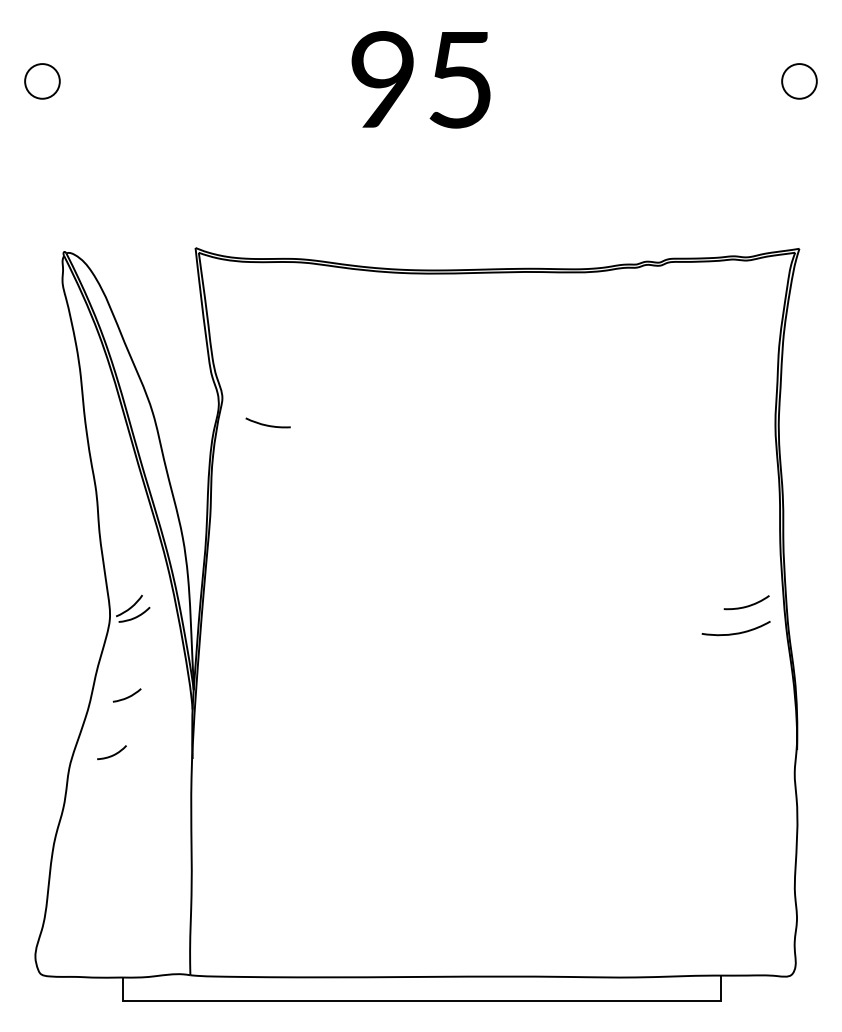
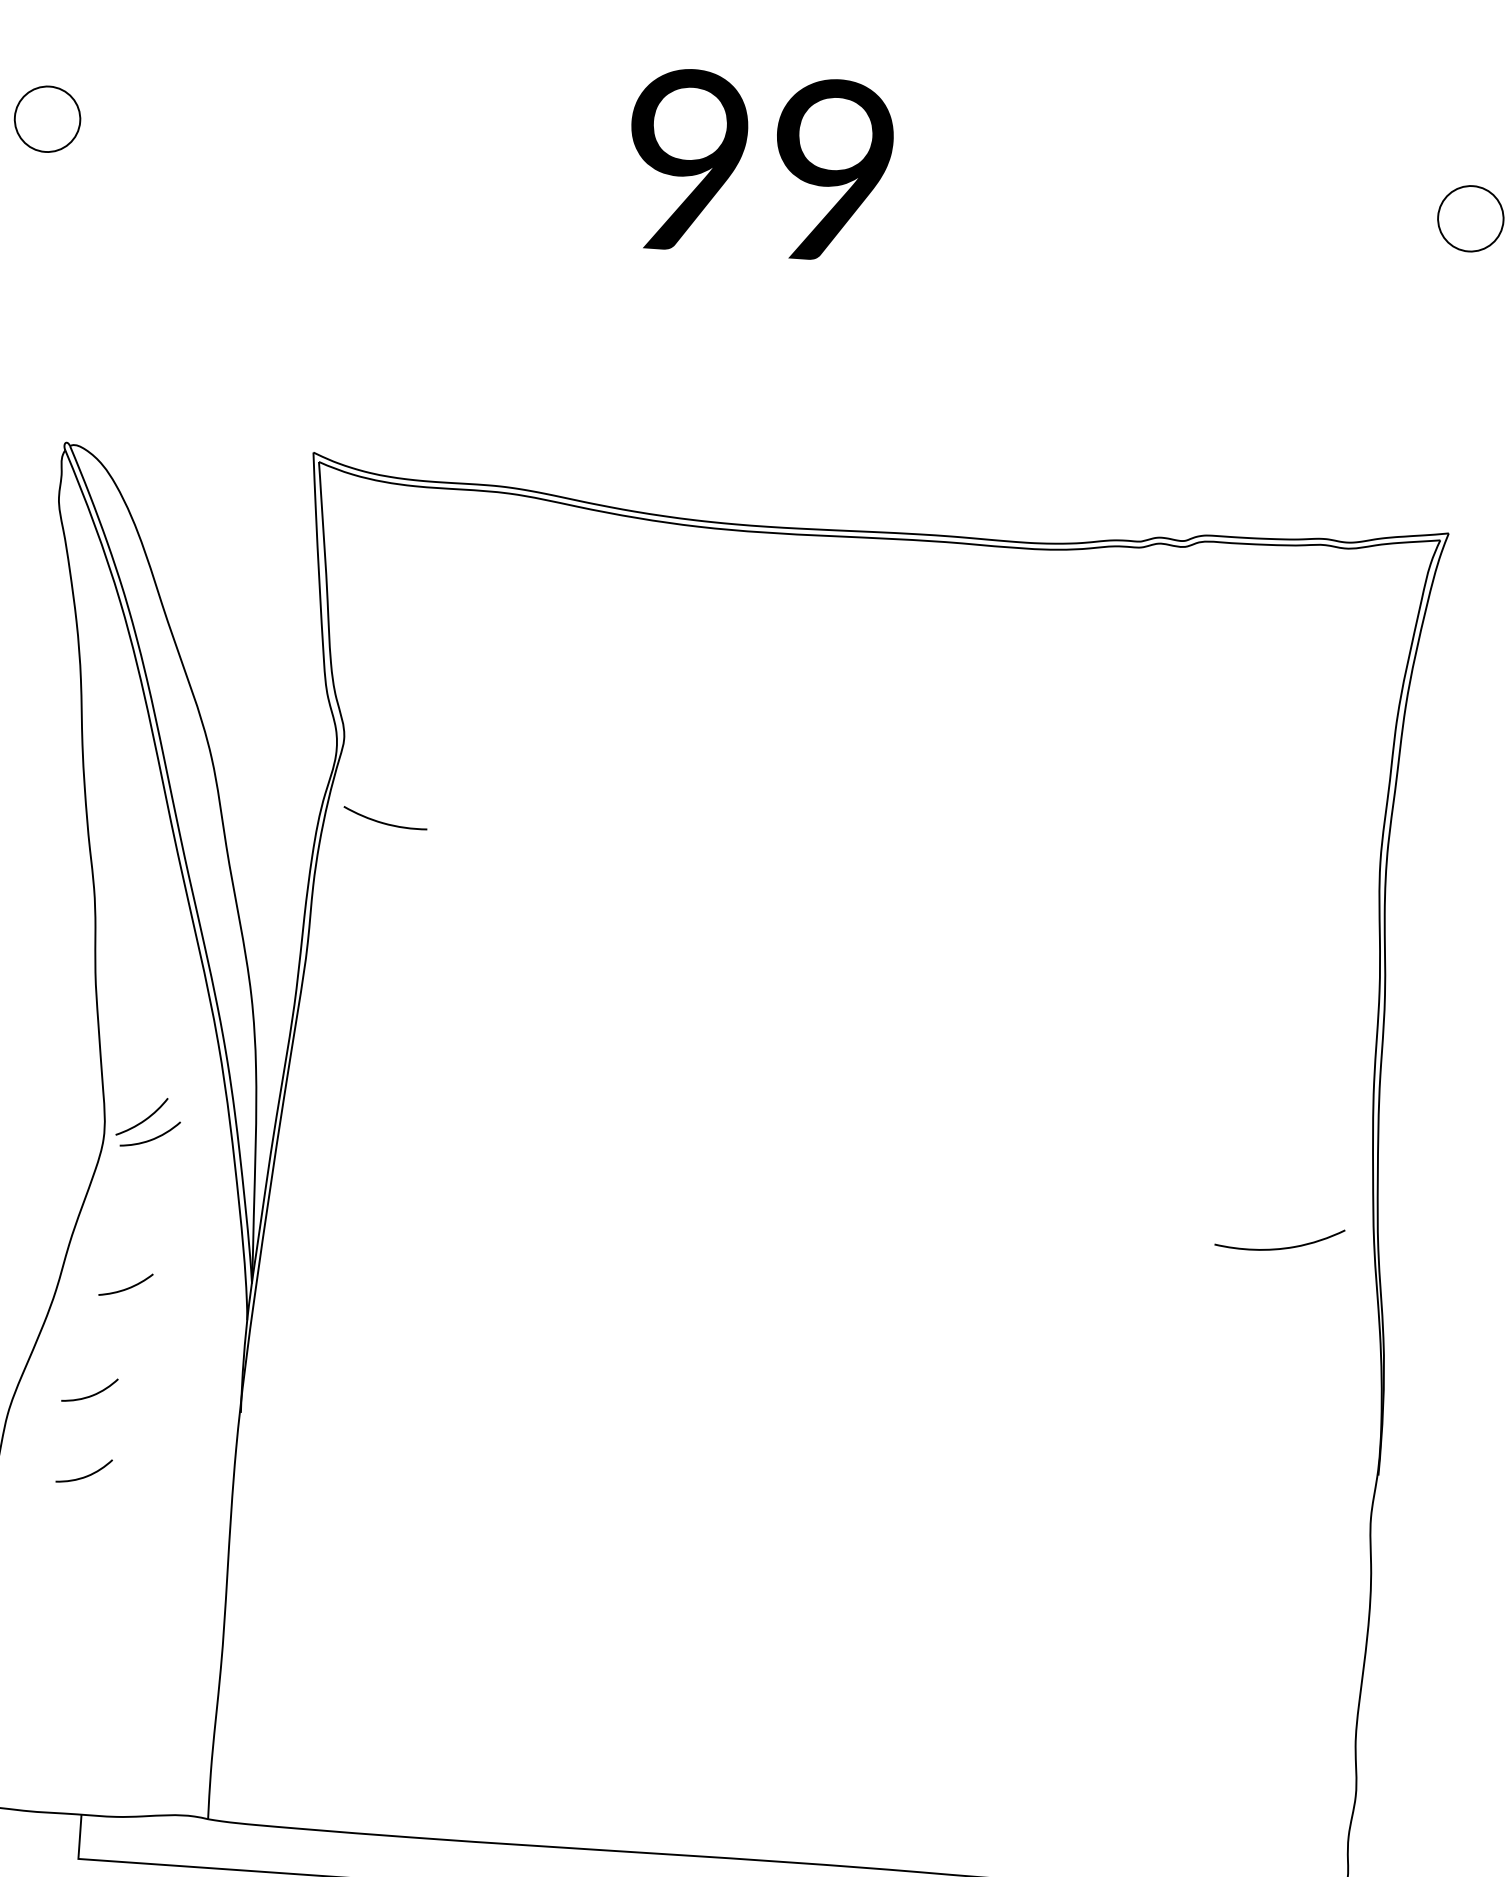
text: (460, 79) -> (833, 170), 95 -> 99
curve: (267, 424) -> (383, 821), moved
curve: (746, 605) -> (1302, 1197), removed
curve: (112, 797) -> (85, 1474), added

